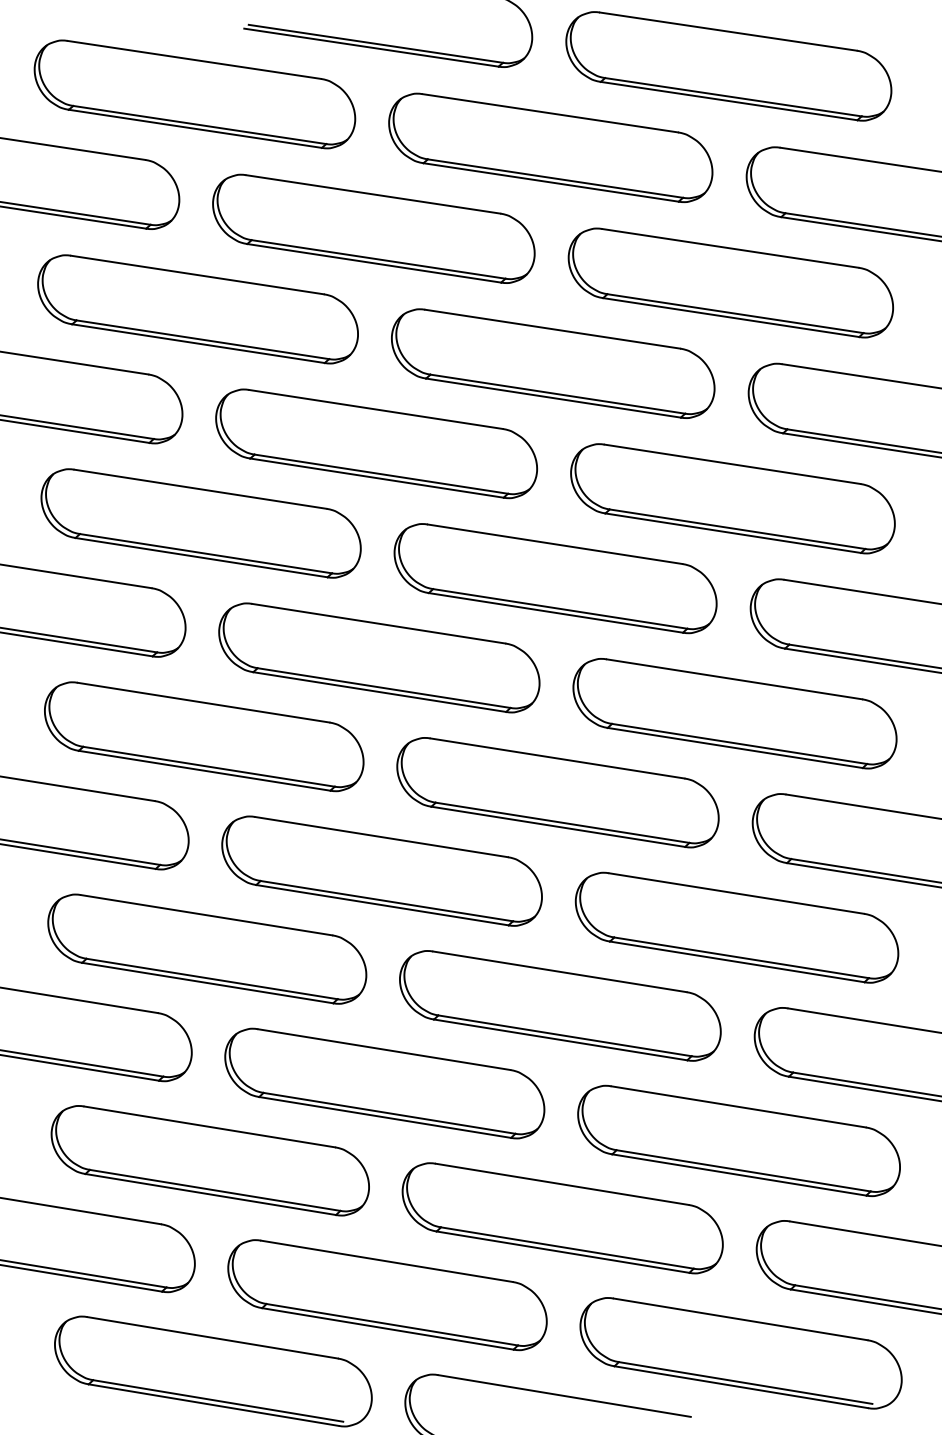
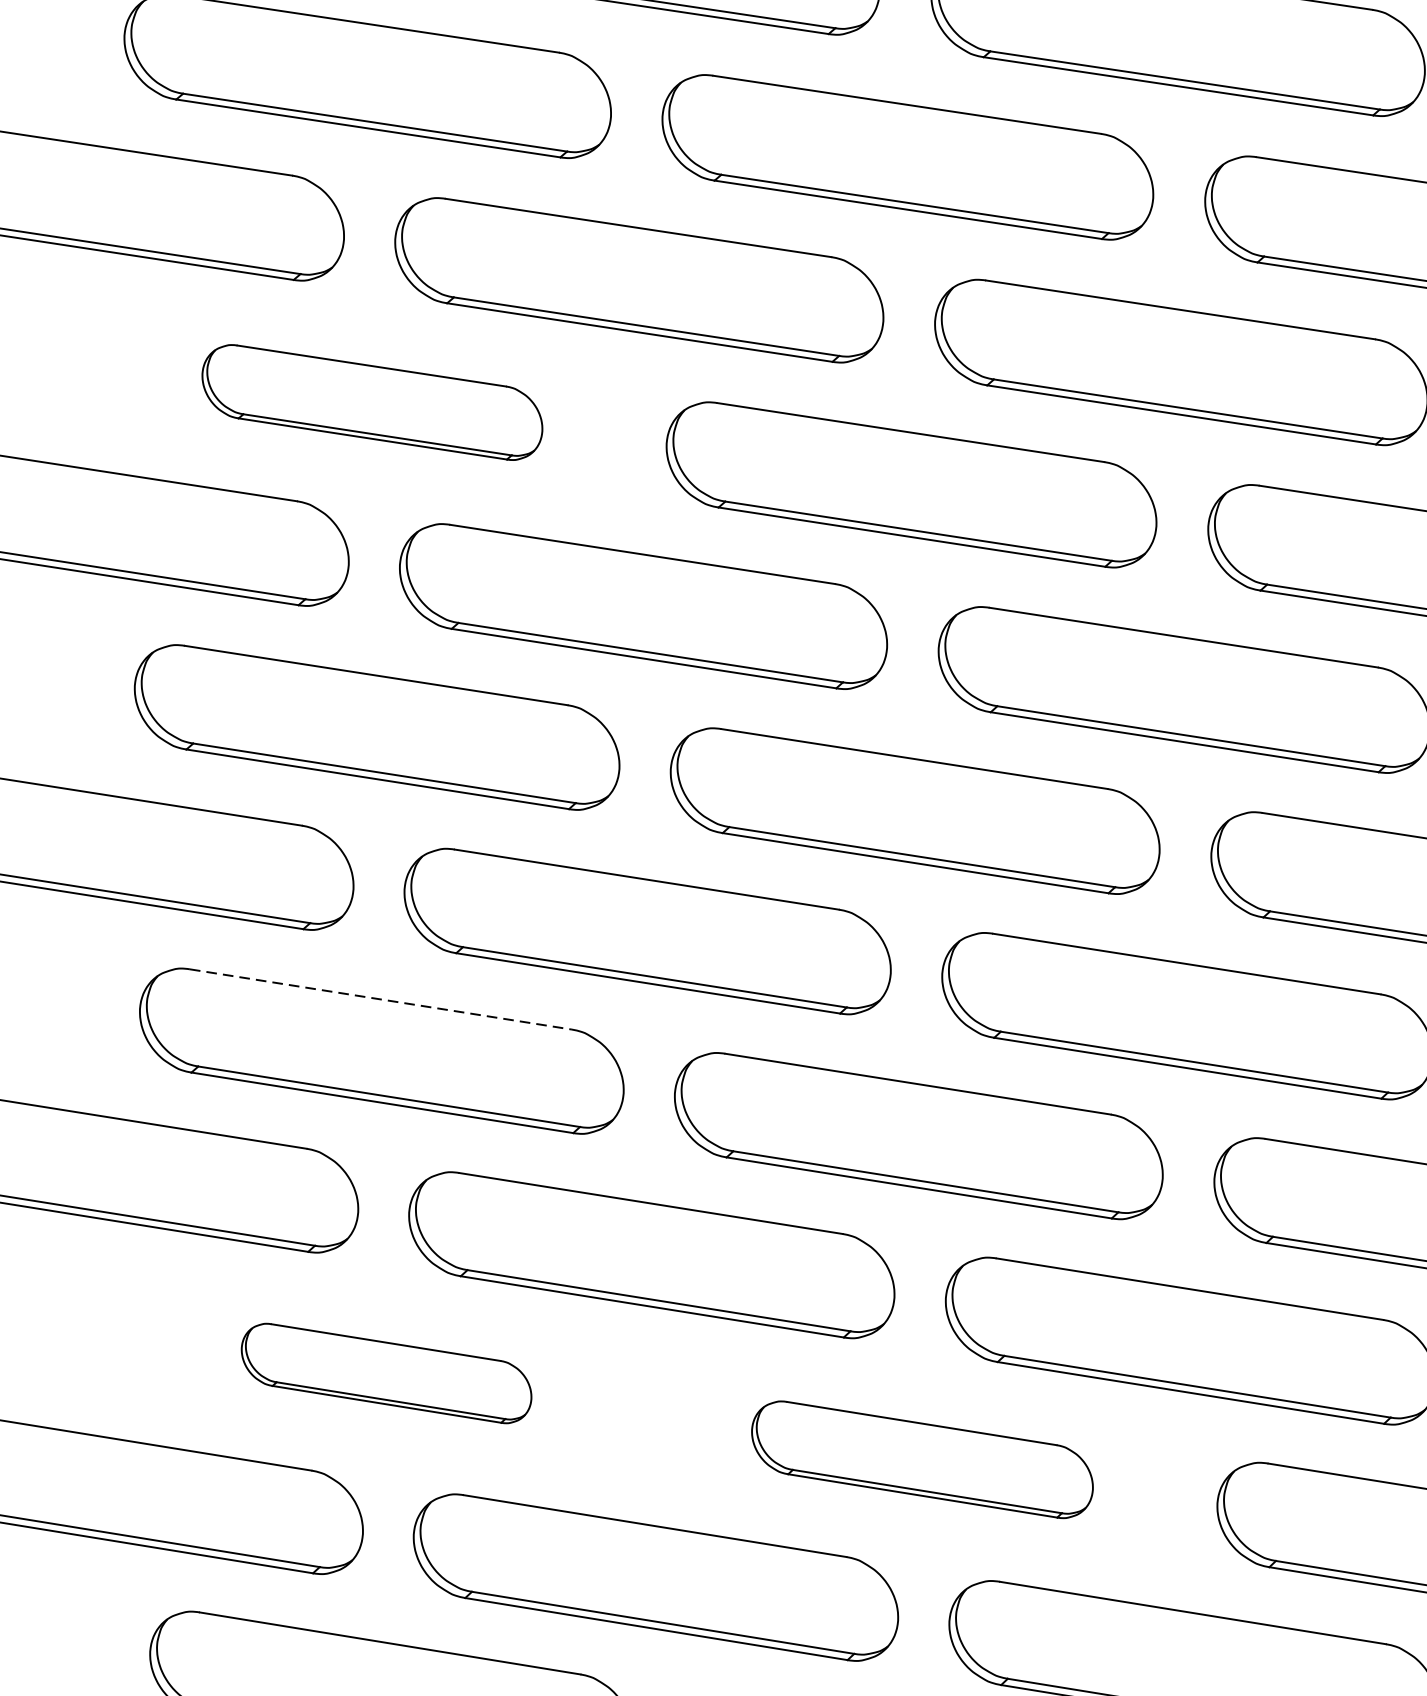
part: (197, 309) -> (371, 402), size x0.7
line: (204, 702) -> (382, 999), solid -> dashed
part: (207, 948) -> (386, 1372), size x0.6
part: (560, 1005) -> (922, 1459), size x0.7

